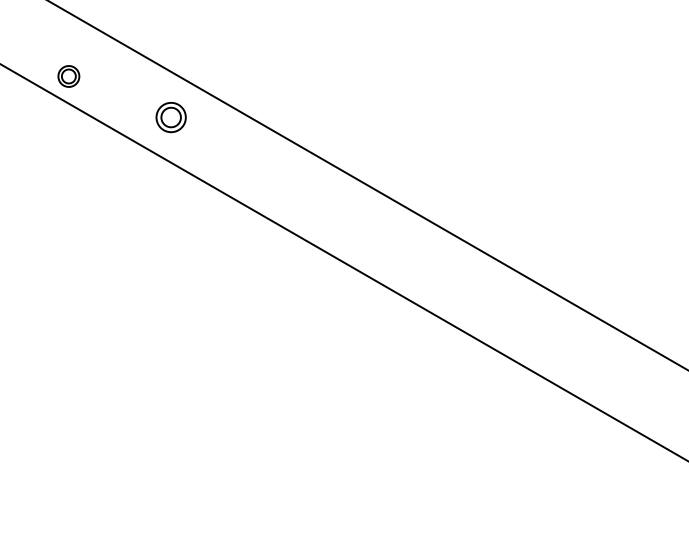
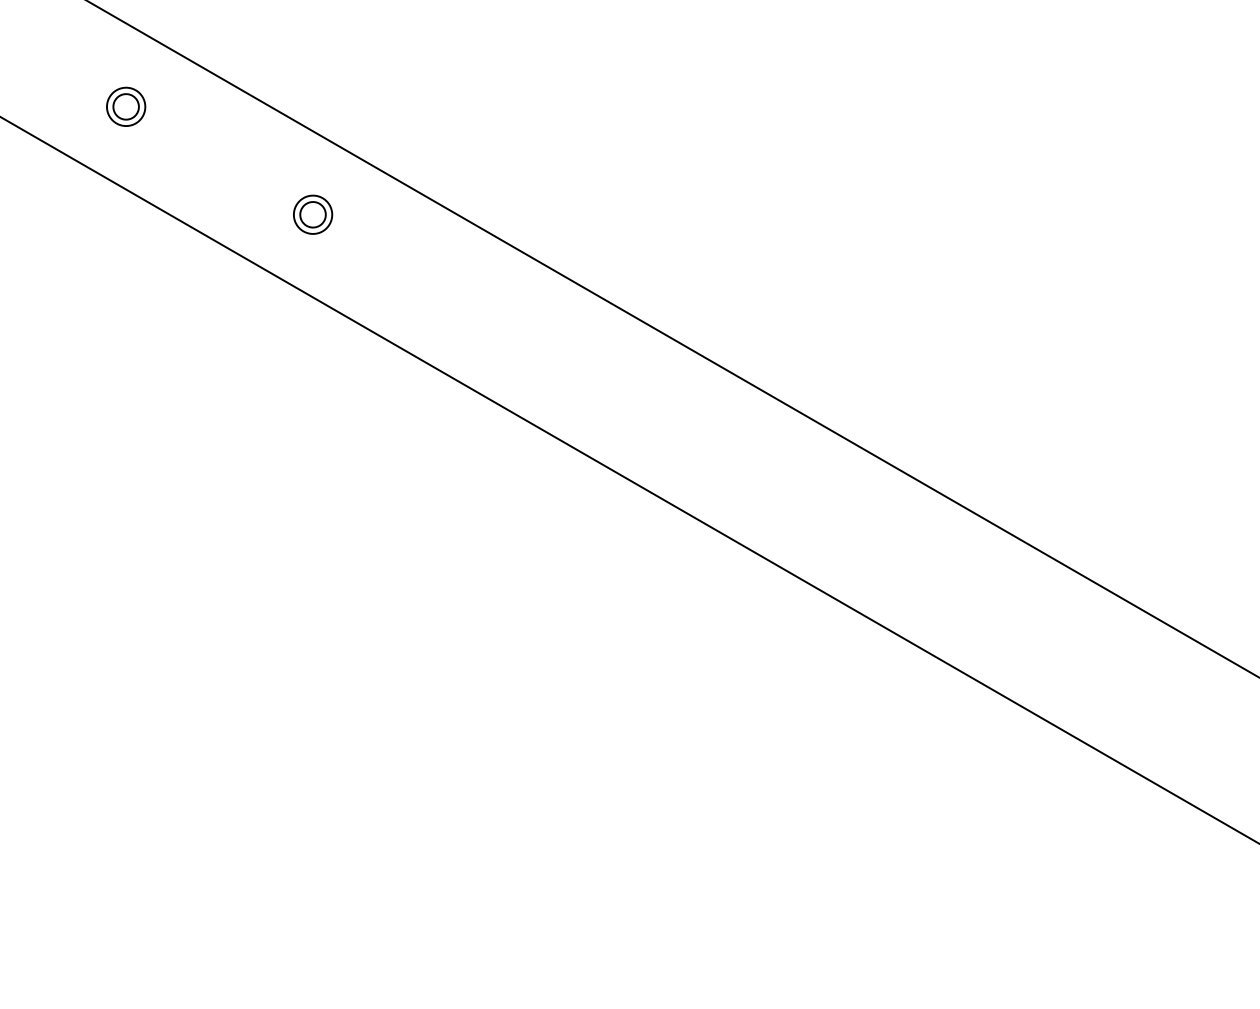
part: (68, 76) -> (125, 106), moved
part: (170, 117) -> (311, 214), size x0.71

